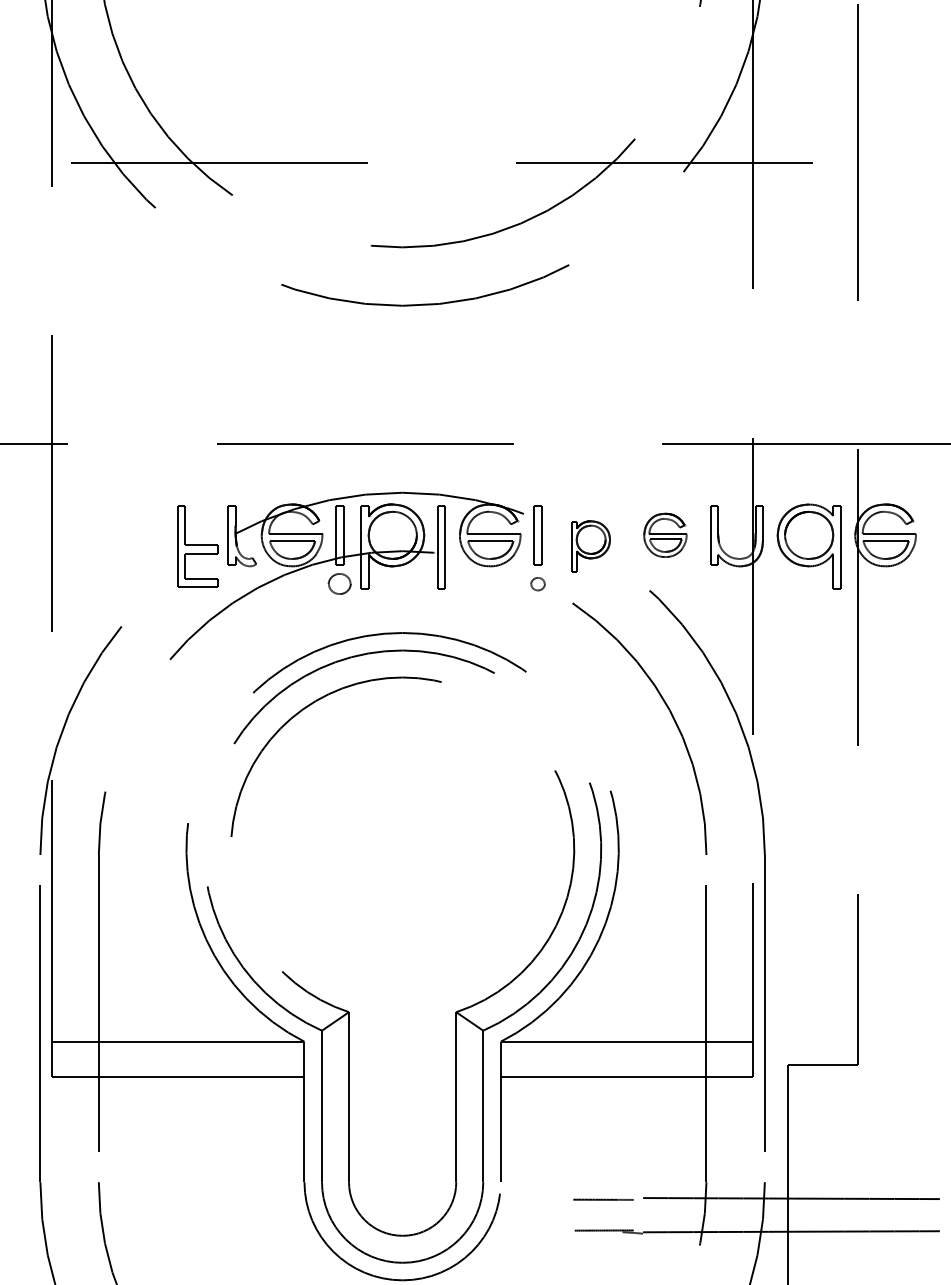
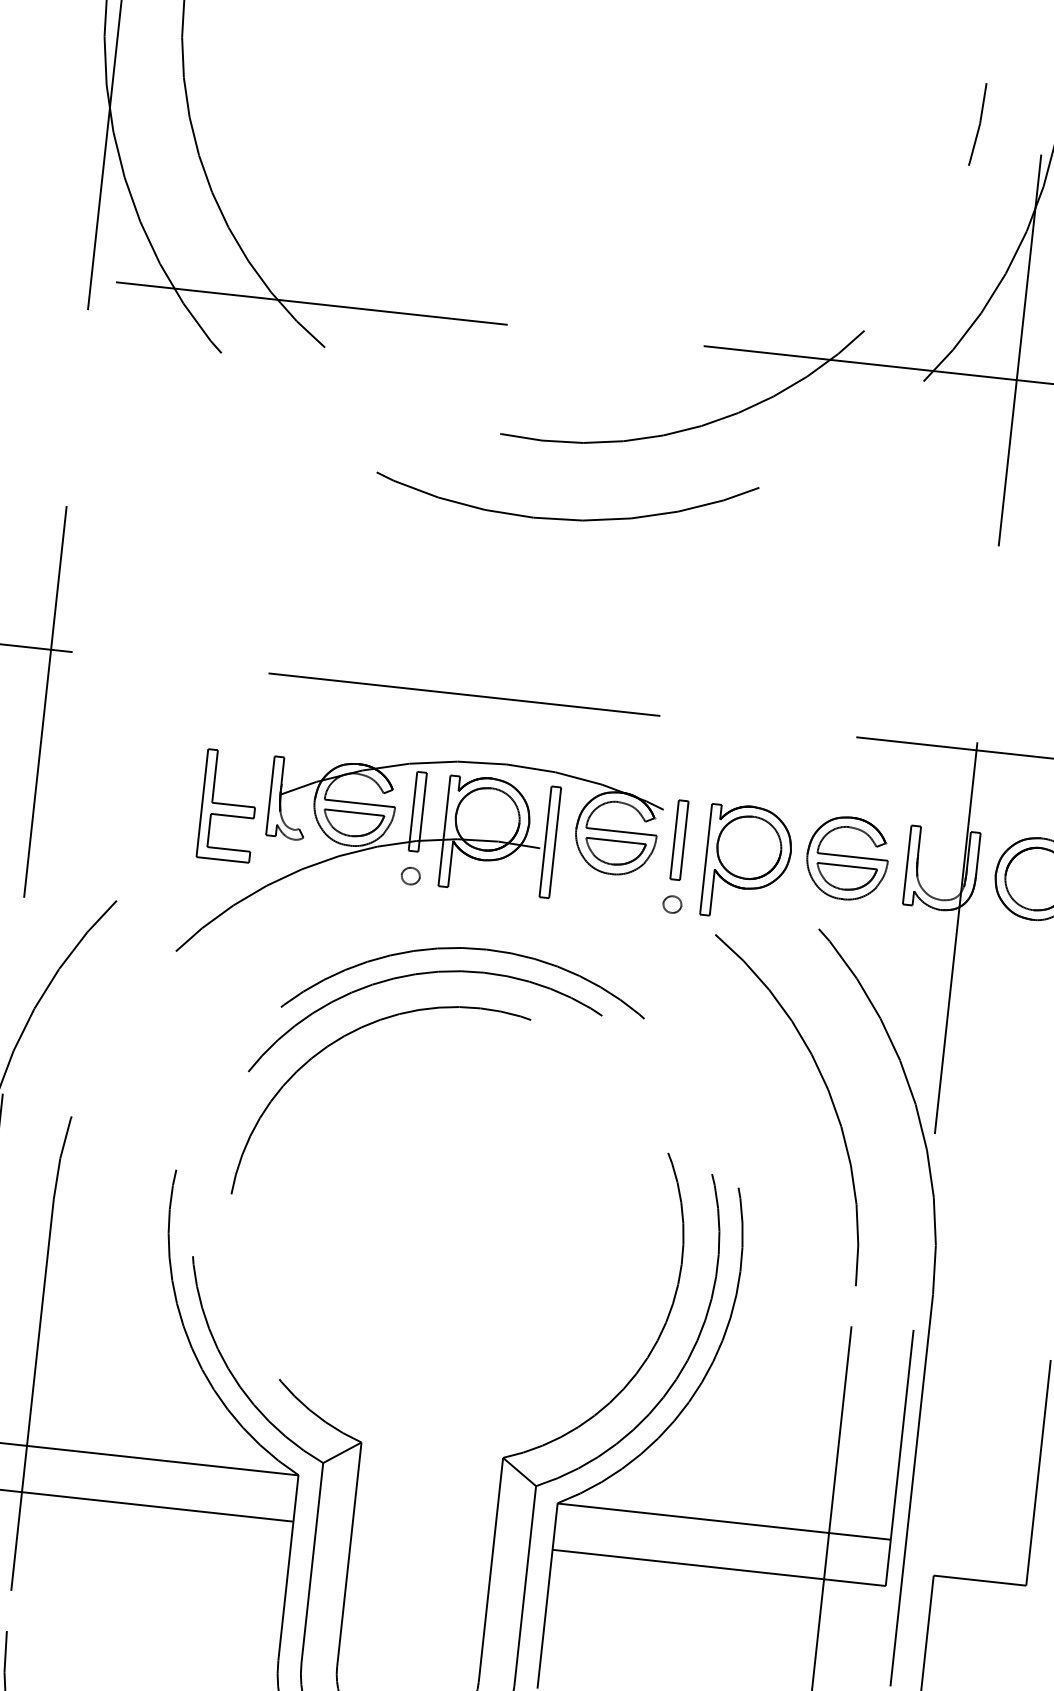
part: (665, 535) -> (847, 858), size x1.43
part: (591, 546) -> (748, 862), size x1.67
part: (339, 584) -> (410, 876), size x0.62

